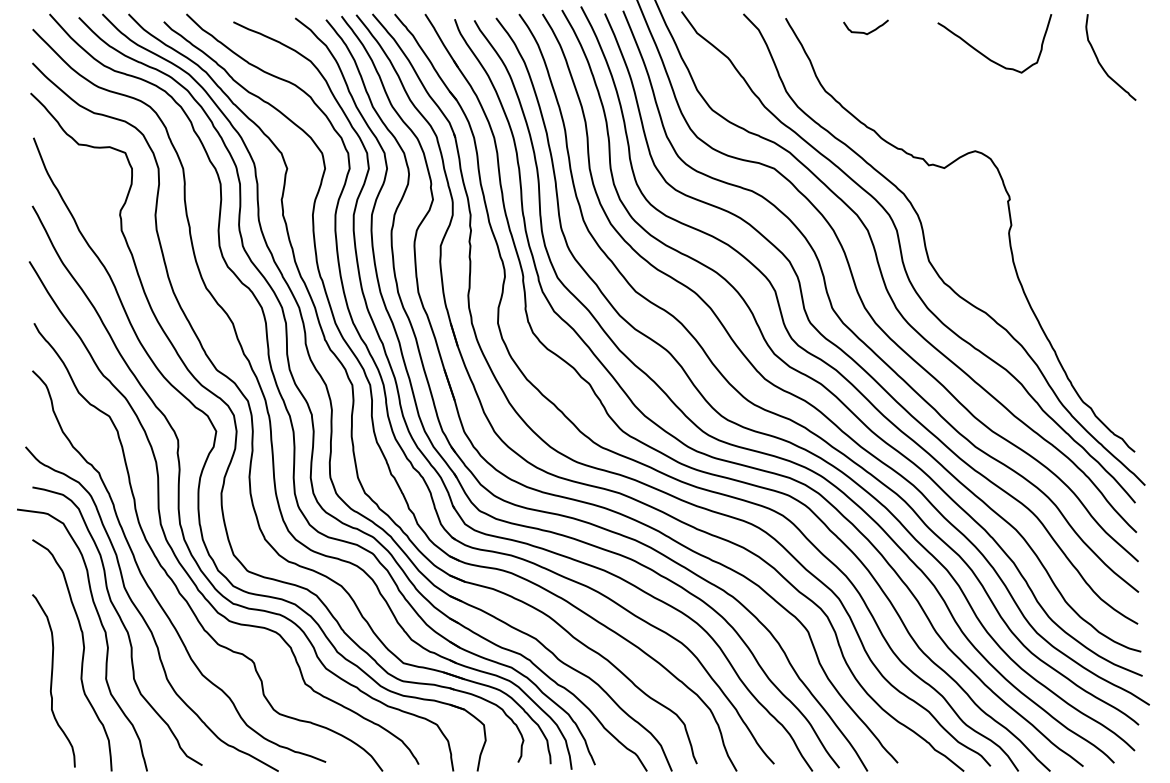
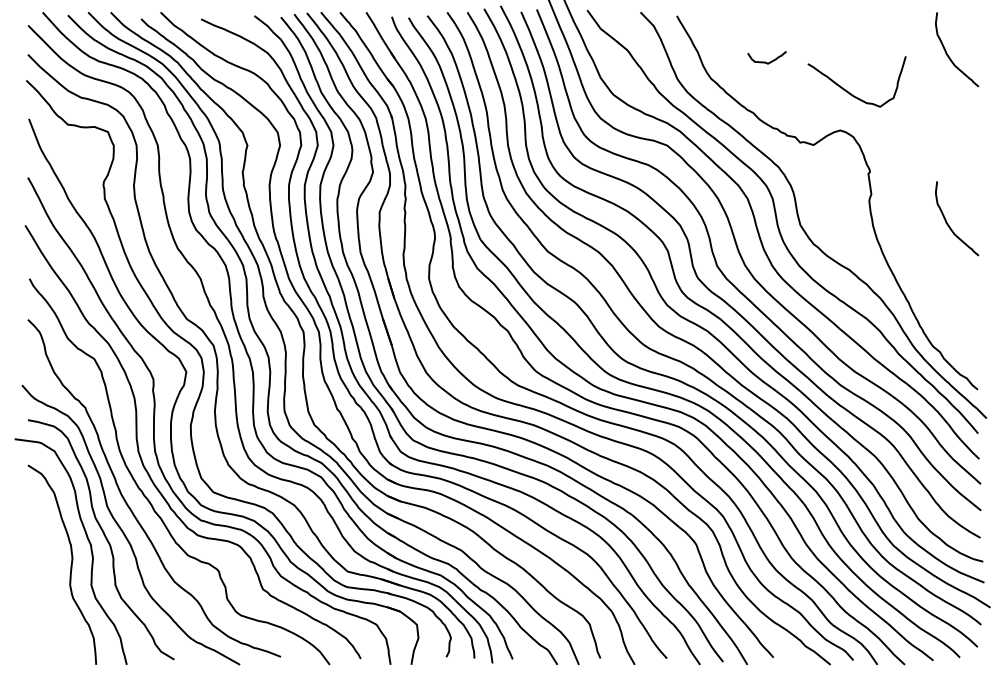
curve: (864, 31) -> (765, 61), moved
curve: (987, 56) -> (850, 92), moved
curve: (1100, 259) -> (948, 223), added
curve: (52, 680) -> (45, 586), removed

